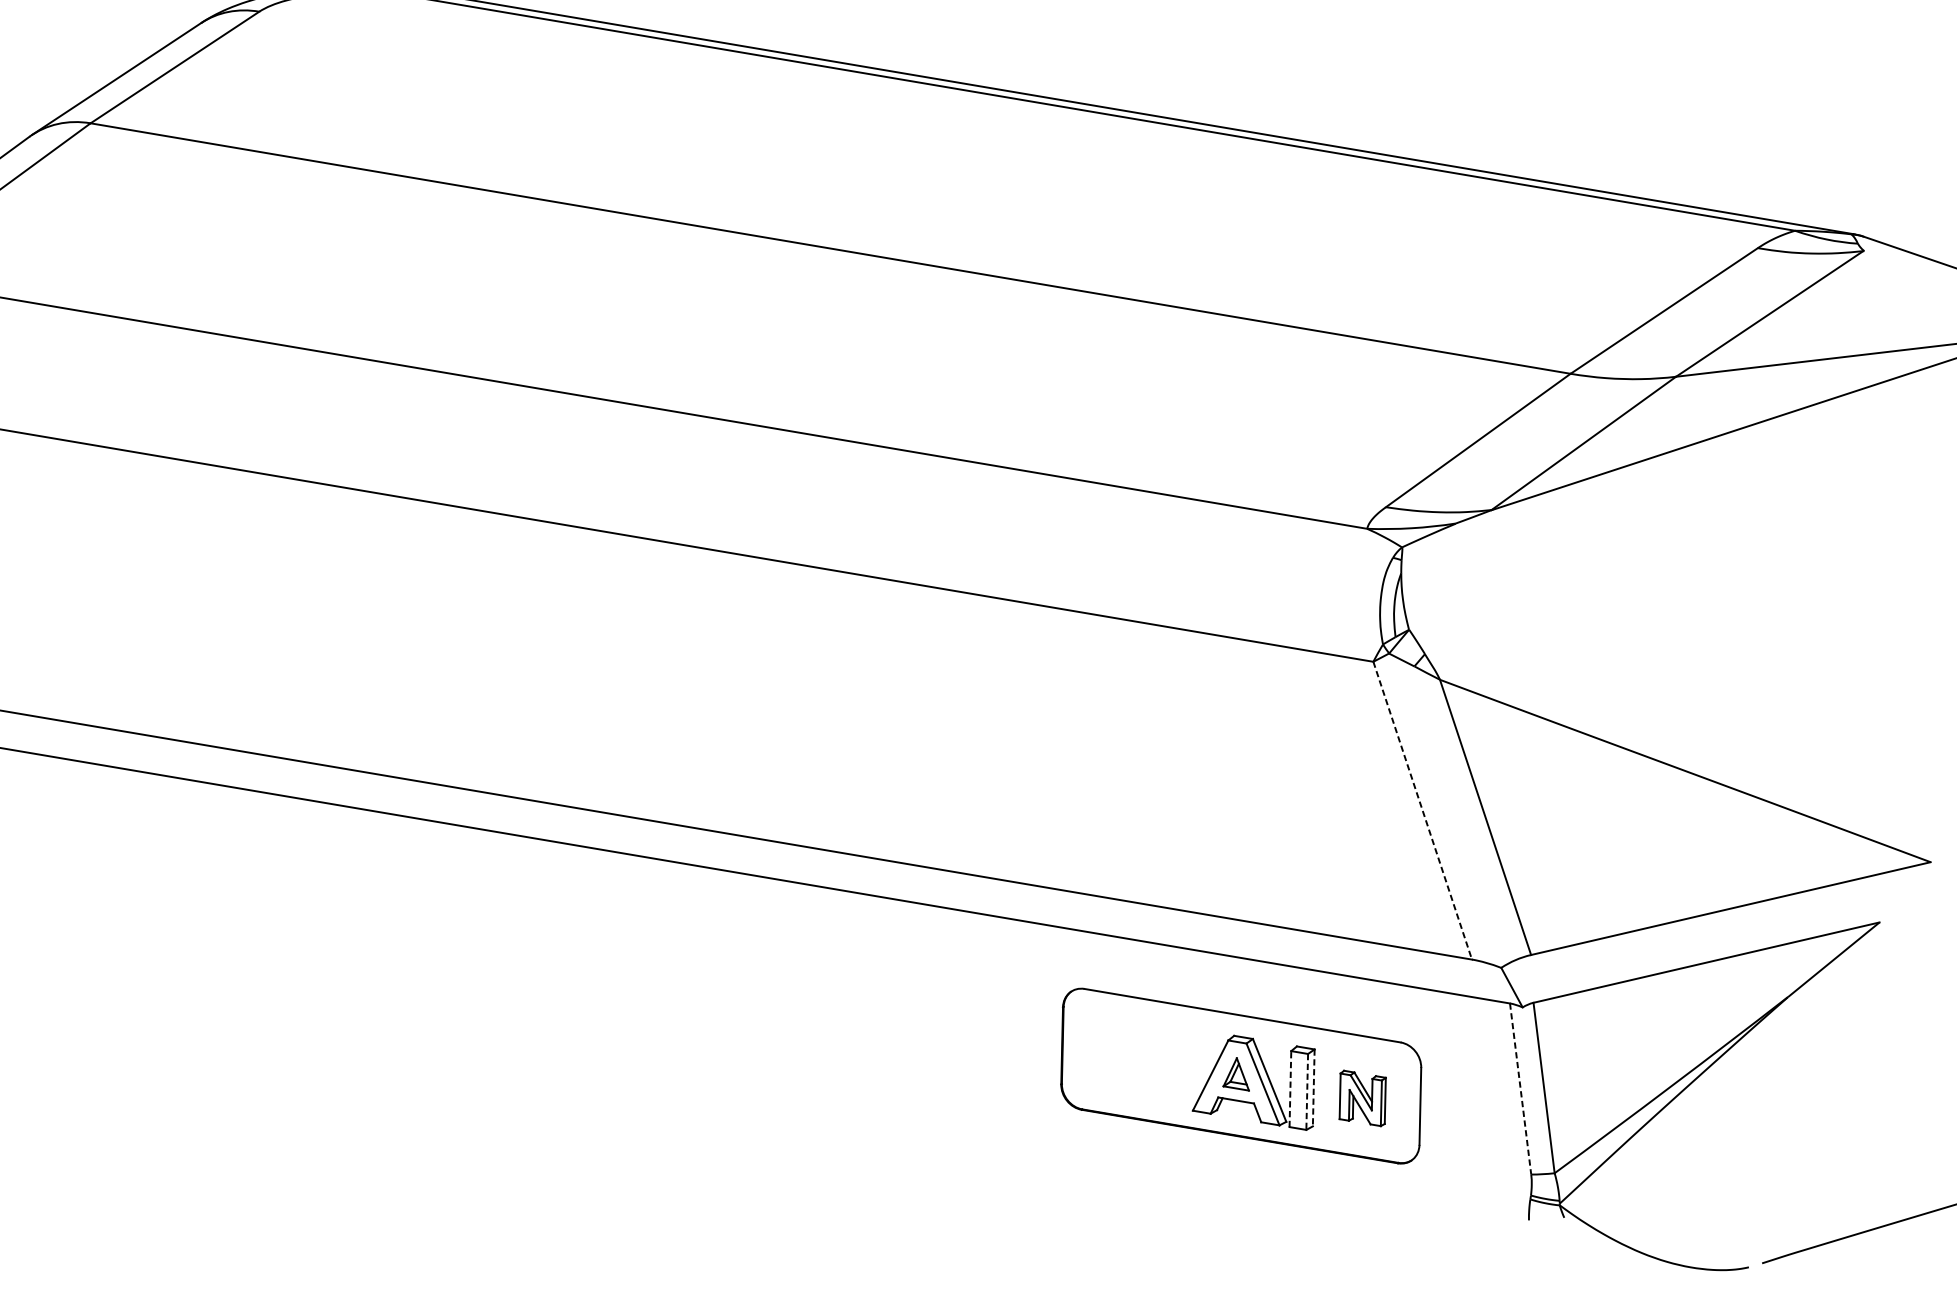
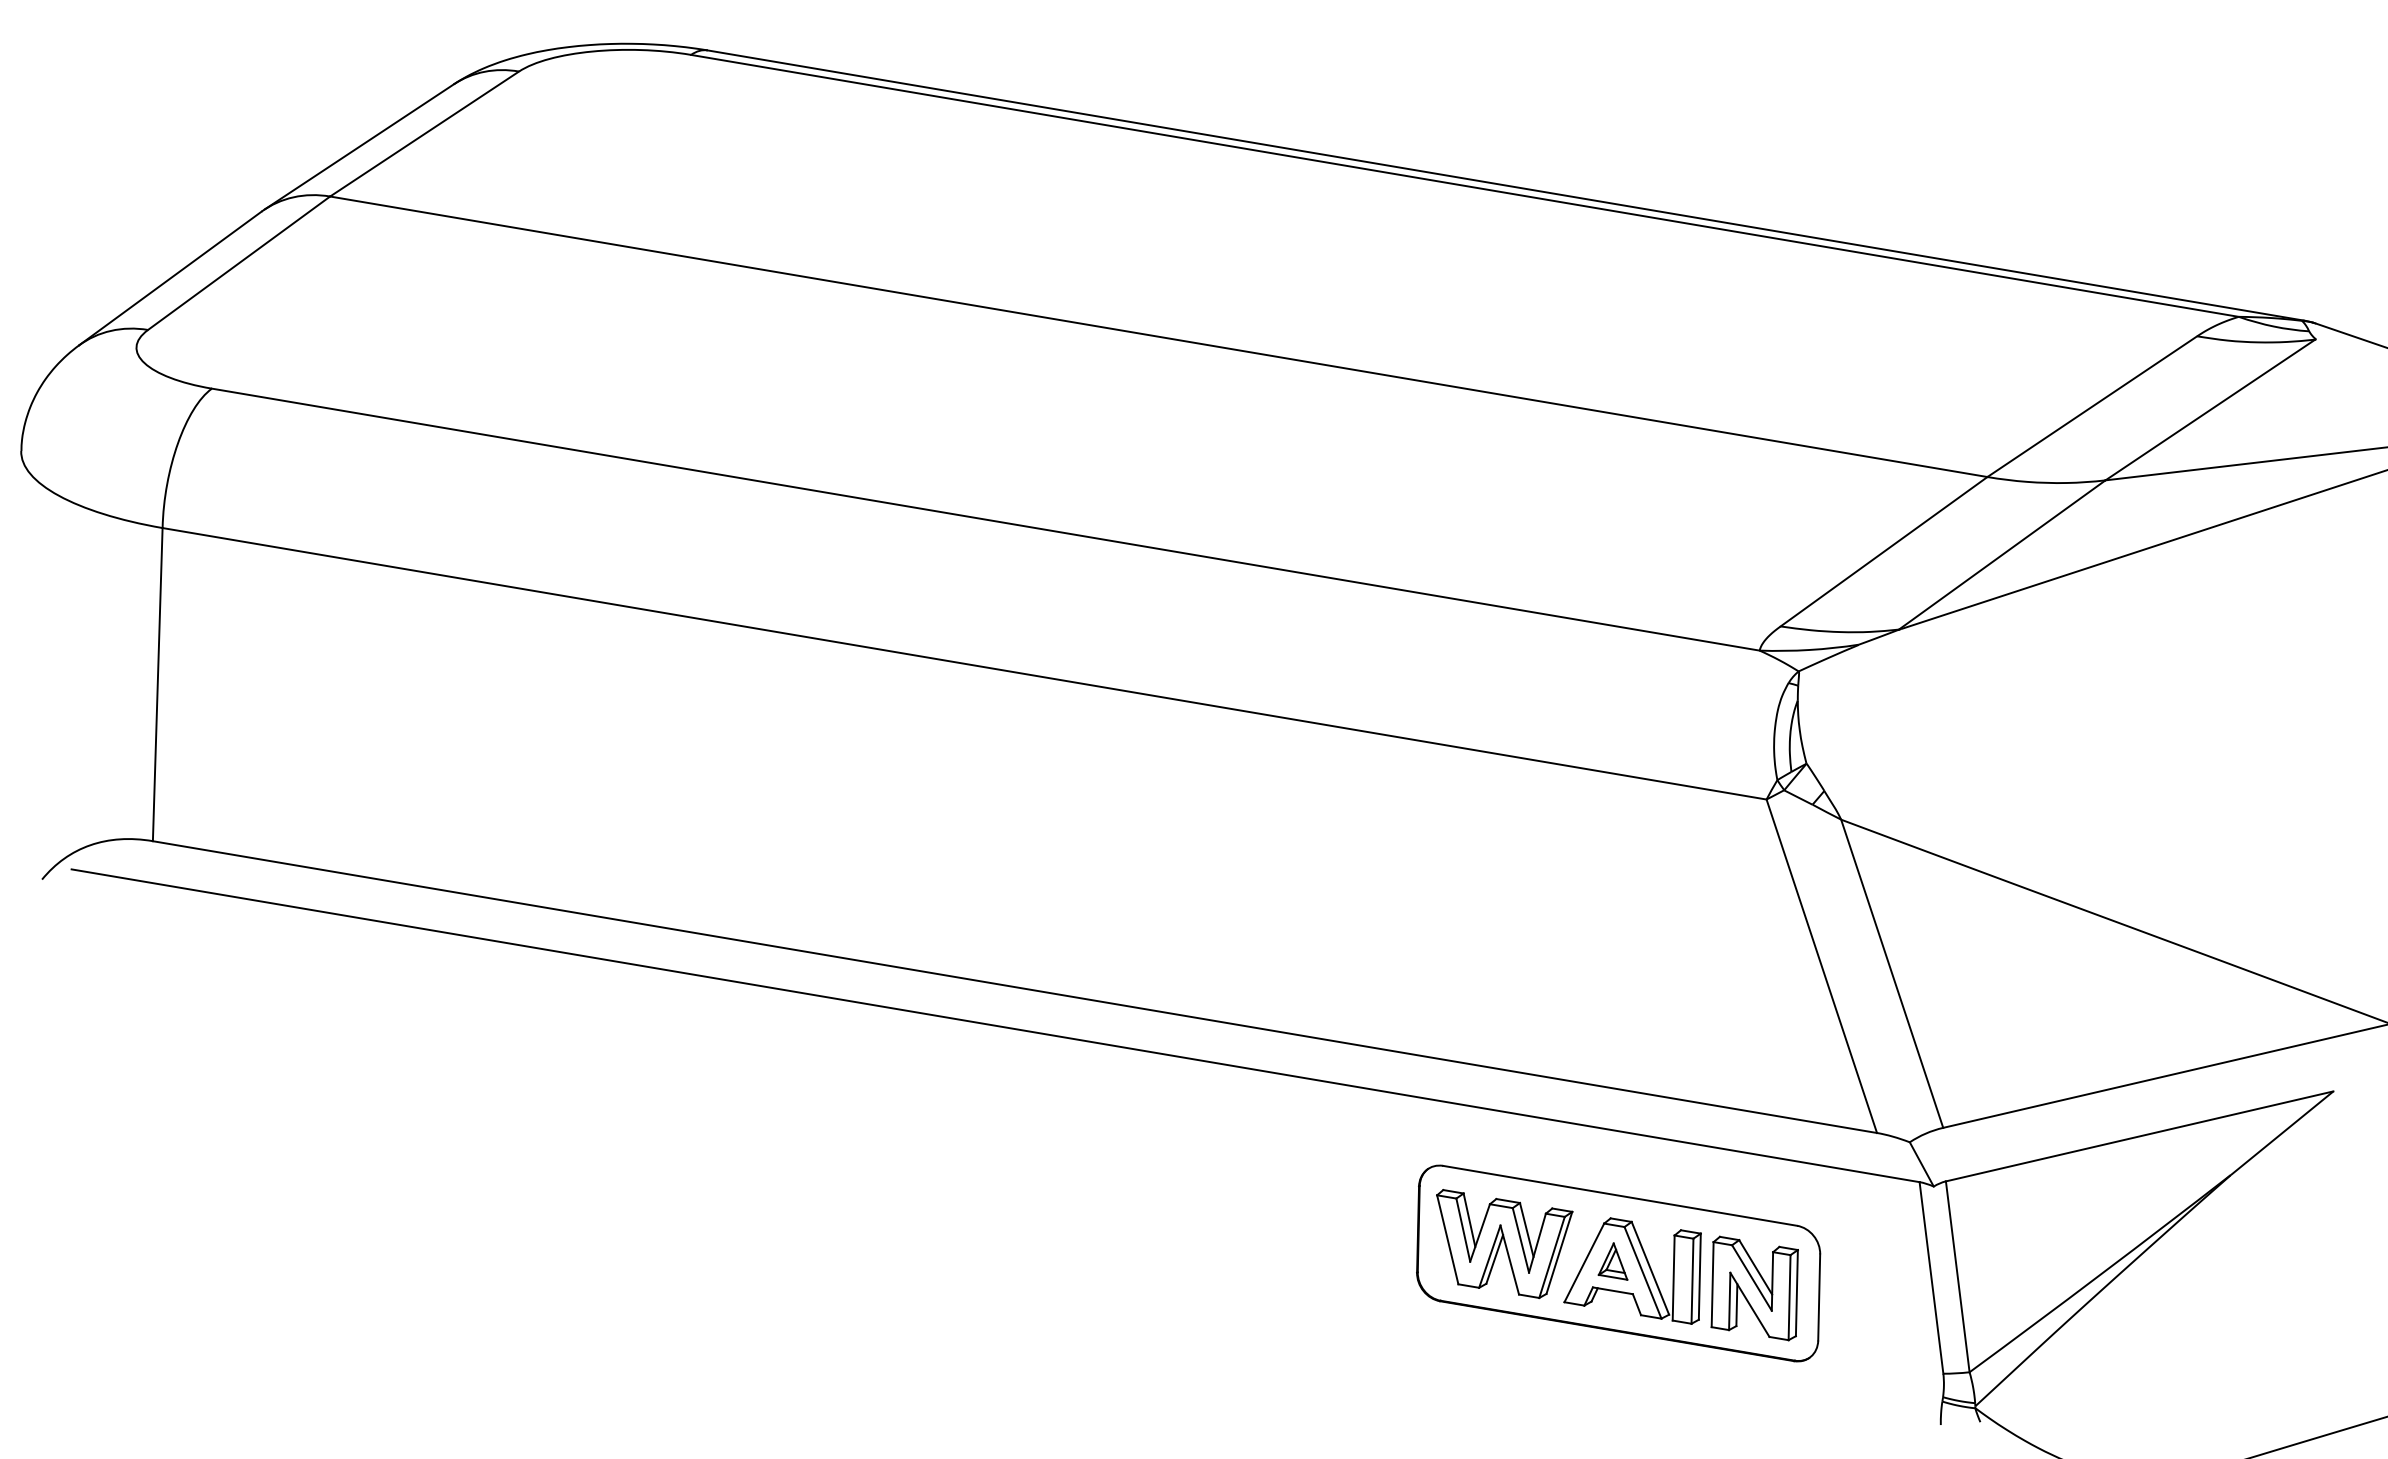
line: (1422, 810) -> (1821, 966), dashed -> solid
part: (1139, 1059) -> (1504, 1244), added
line: (1313, 1088) -> (1699, 1277), dashed -> solid
line: (1520, 1088) -> (1931, 1277), dashed -> solid
line: (1290, 1089) -> (1673, 1278), dashed -> solid
line: (1307, 1092) -> (1692, 1281), dashed -> solid
part: (1362, 1098) -> (1754, 1288), size x1.67

